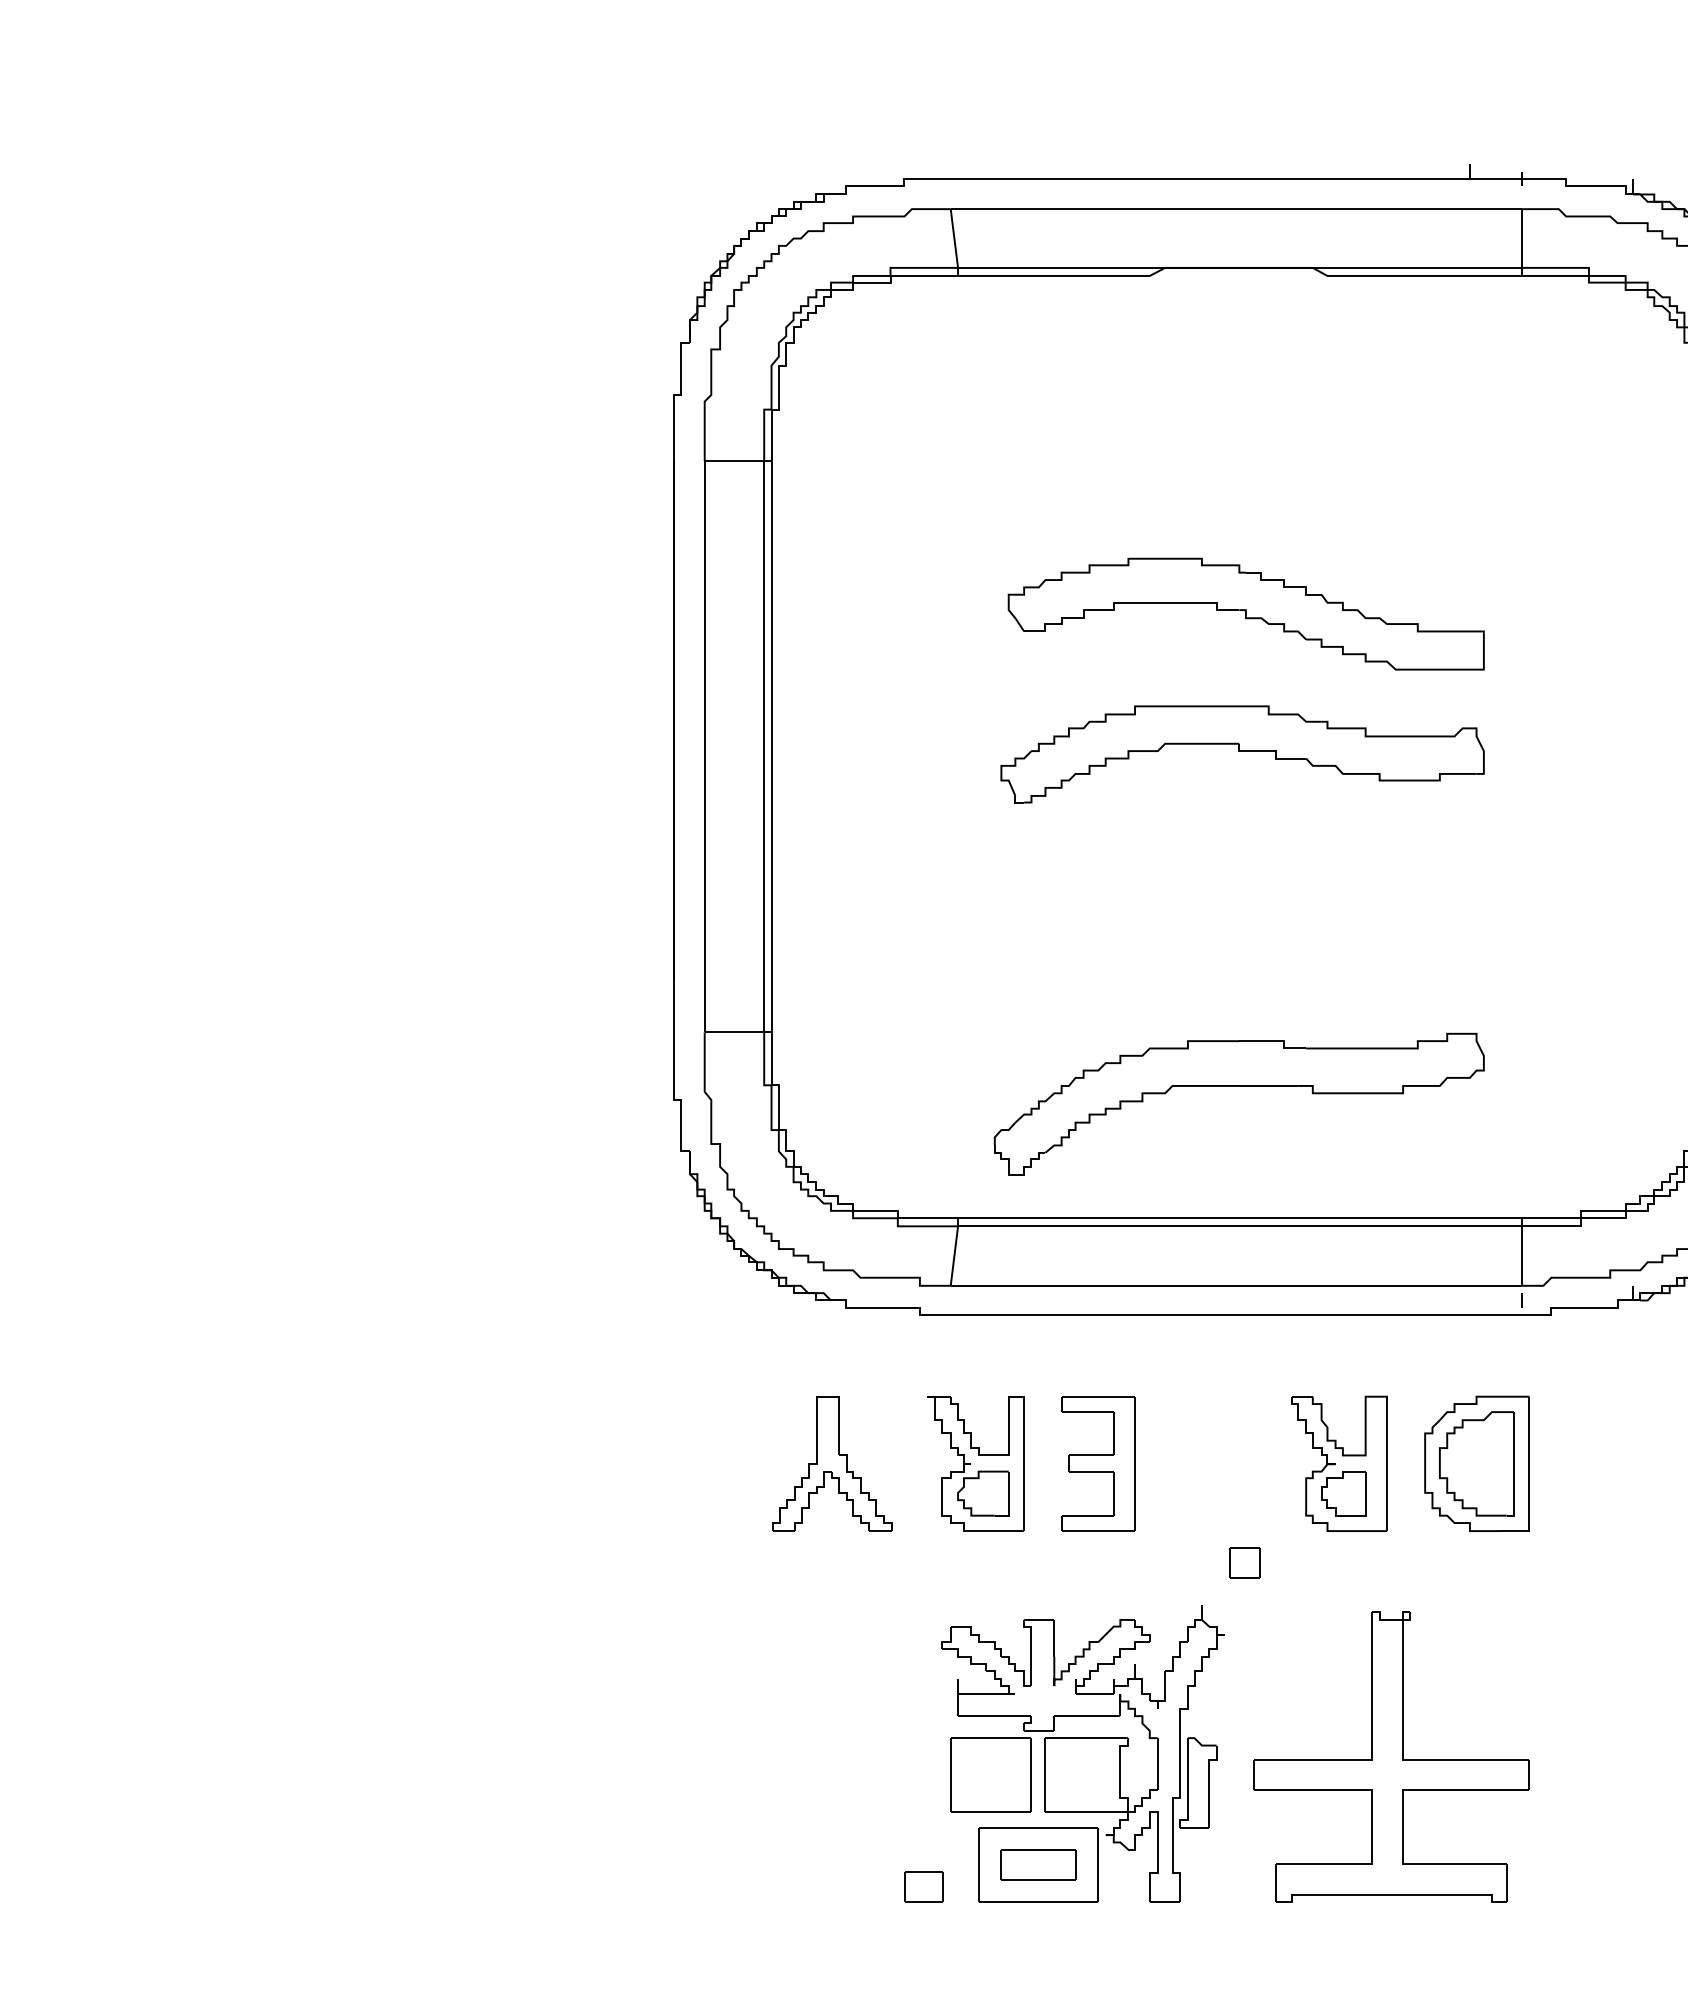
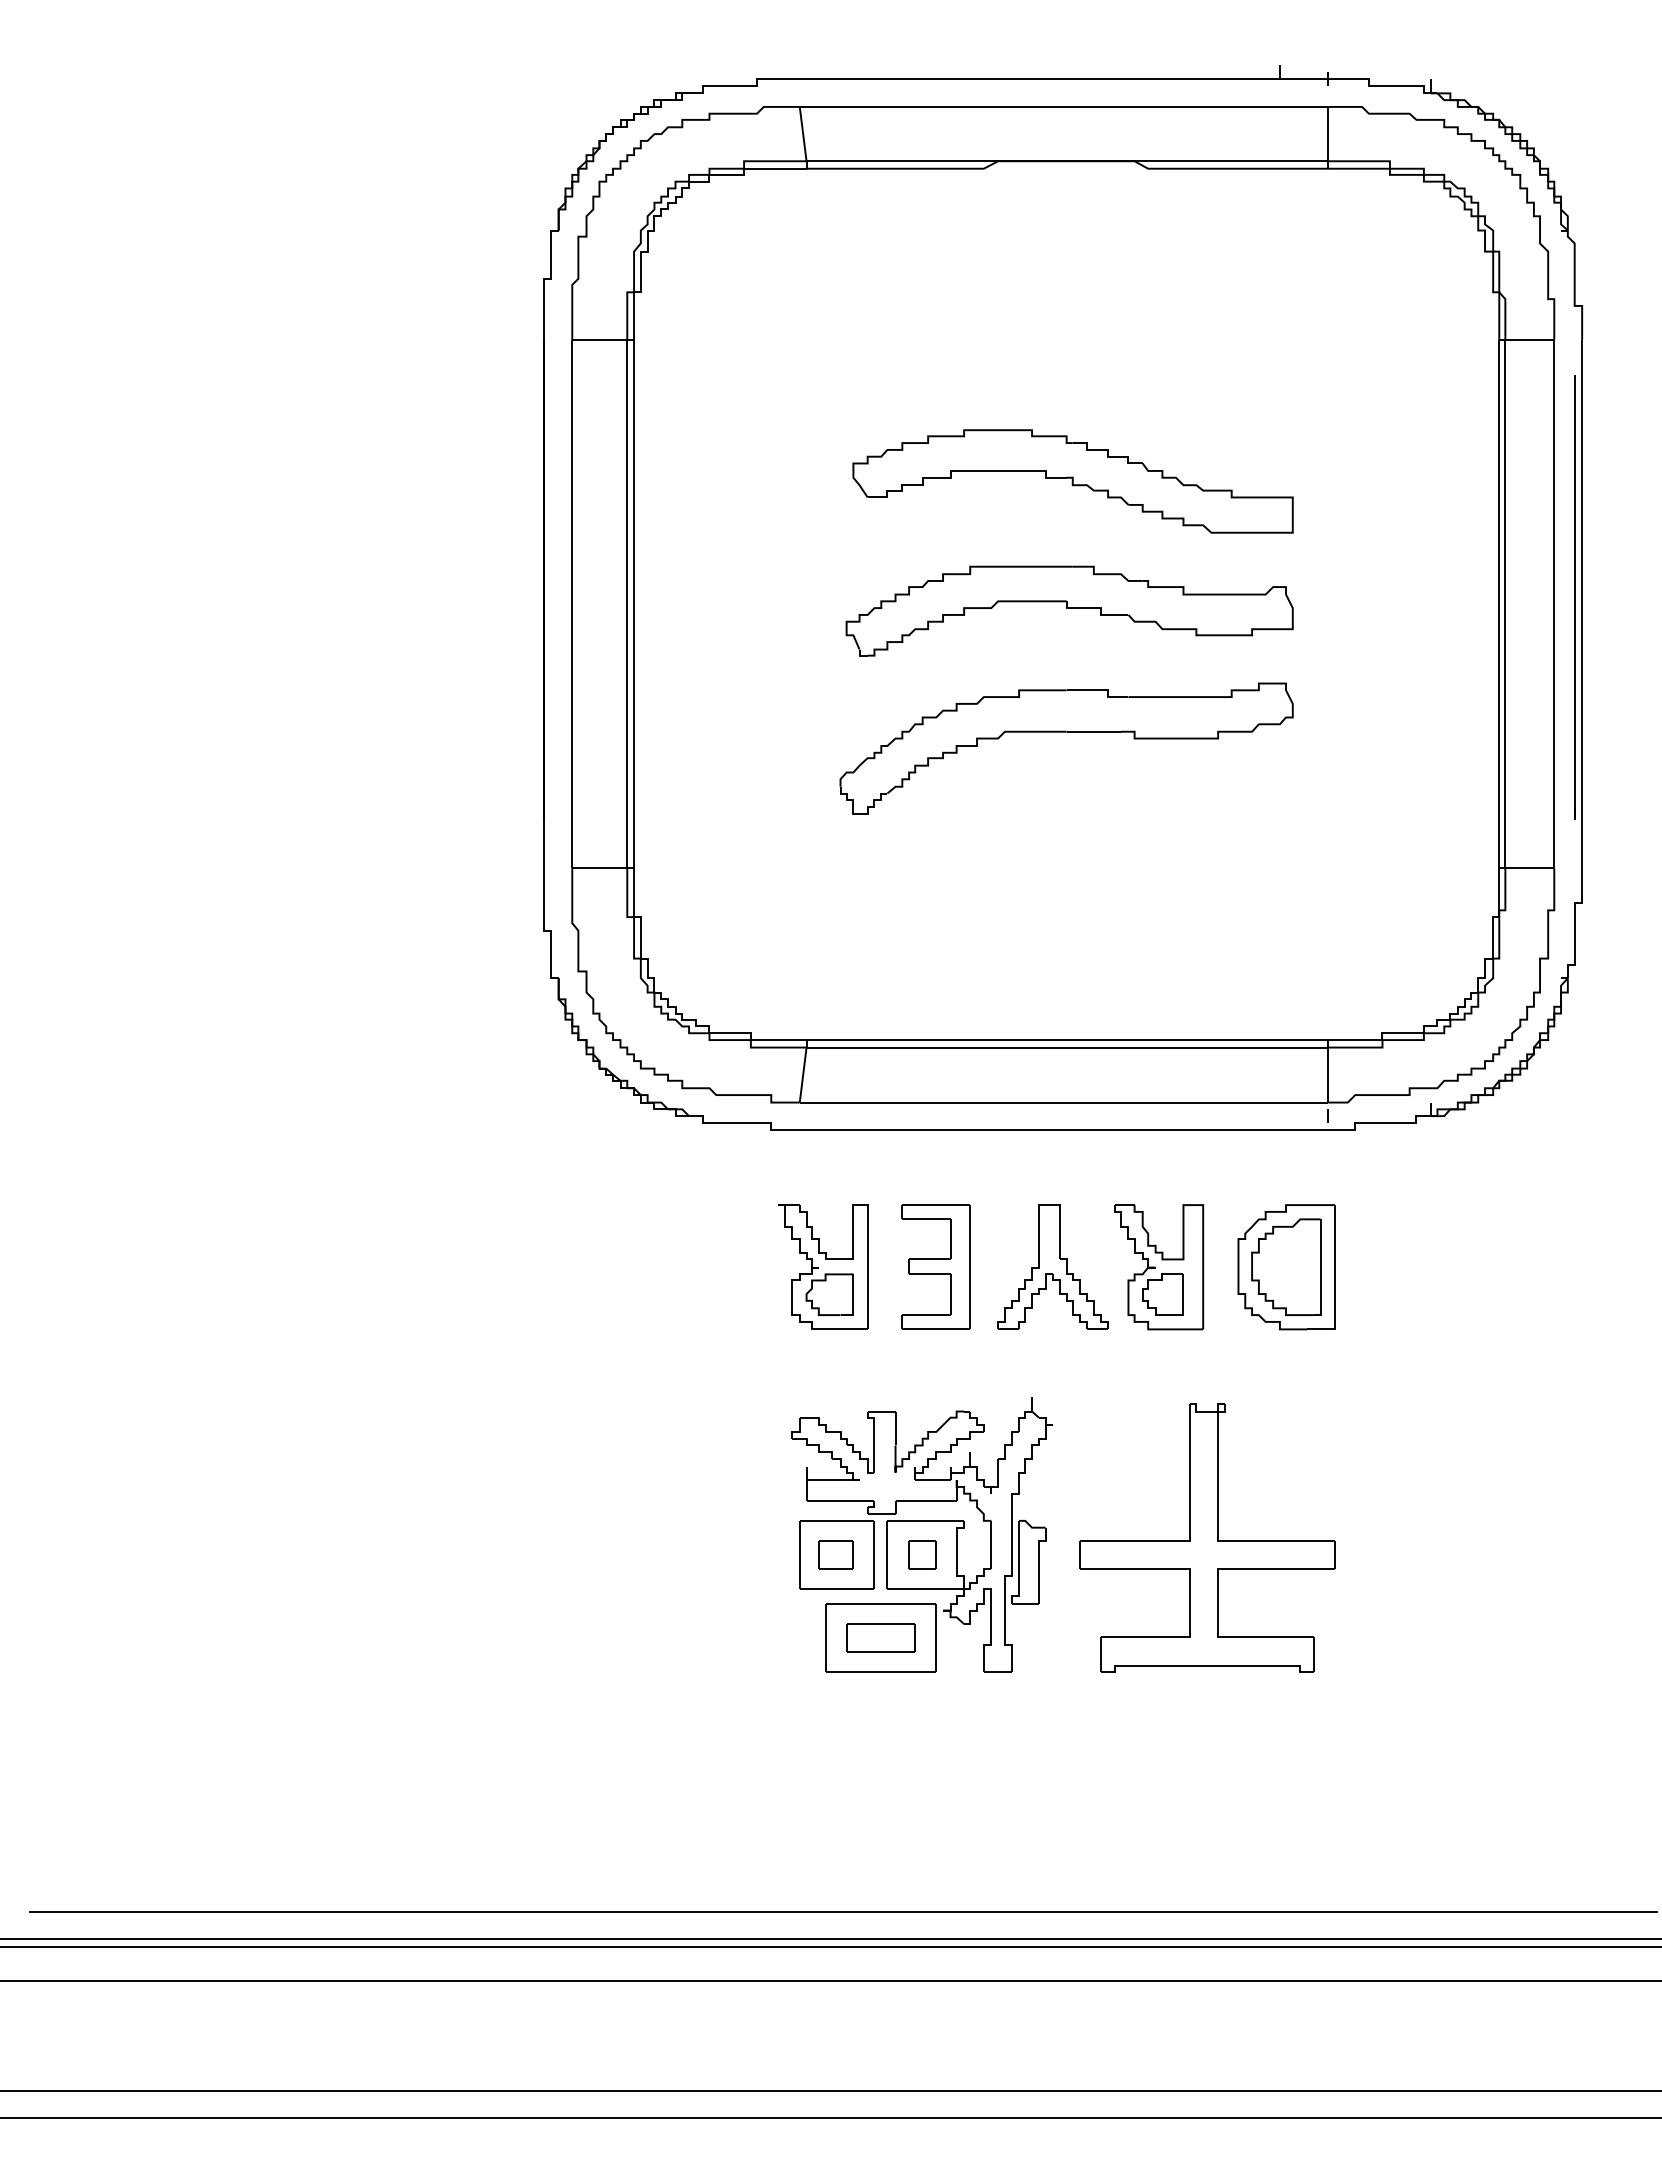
part: (1239, 1086) -> (1066, 732), moved
part: (831, 1463) -> (1052, 1266), moved
part: (1244, 1562) -> (922, 1554), moved
part: (923, 1885) -> (835, 1554), moved

